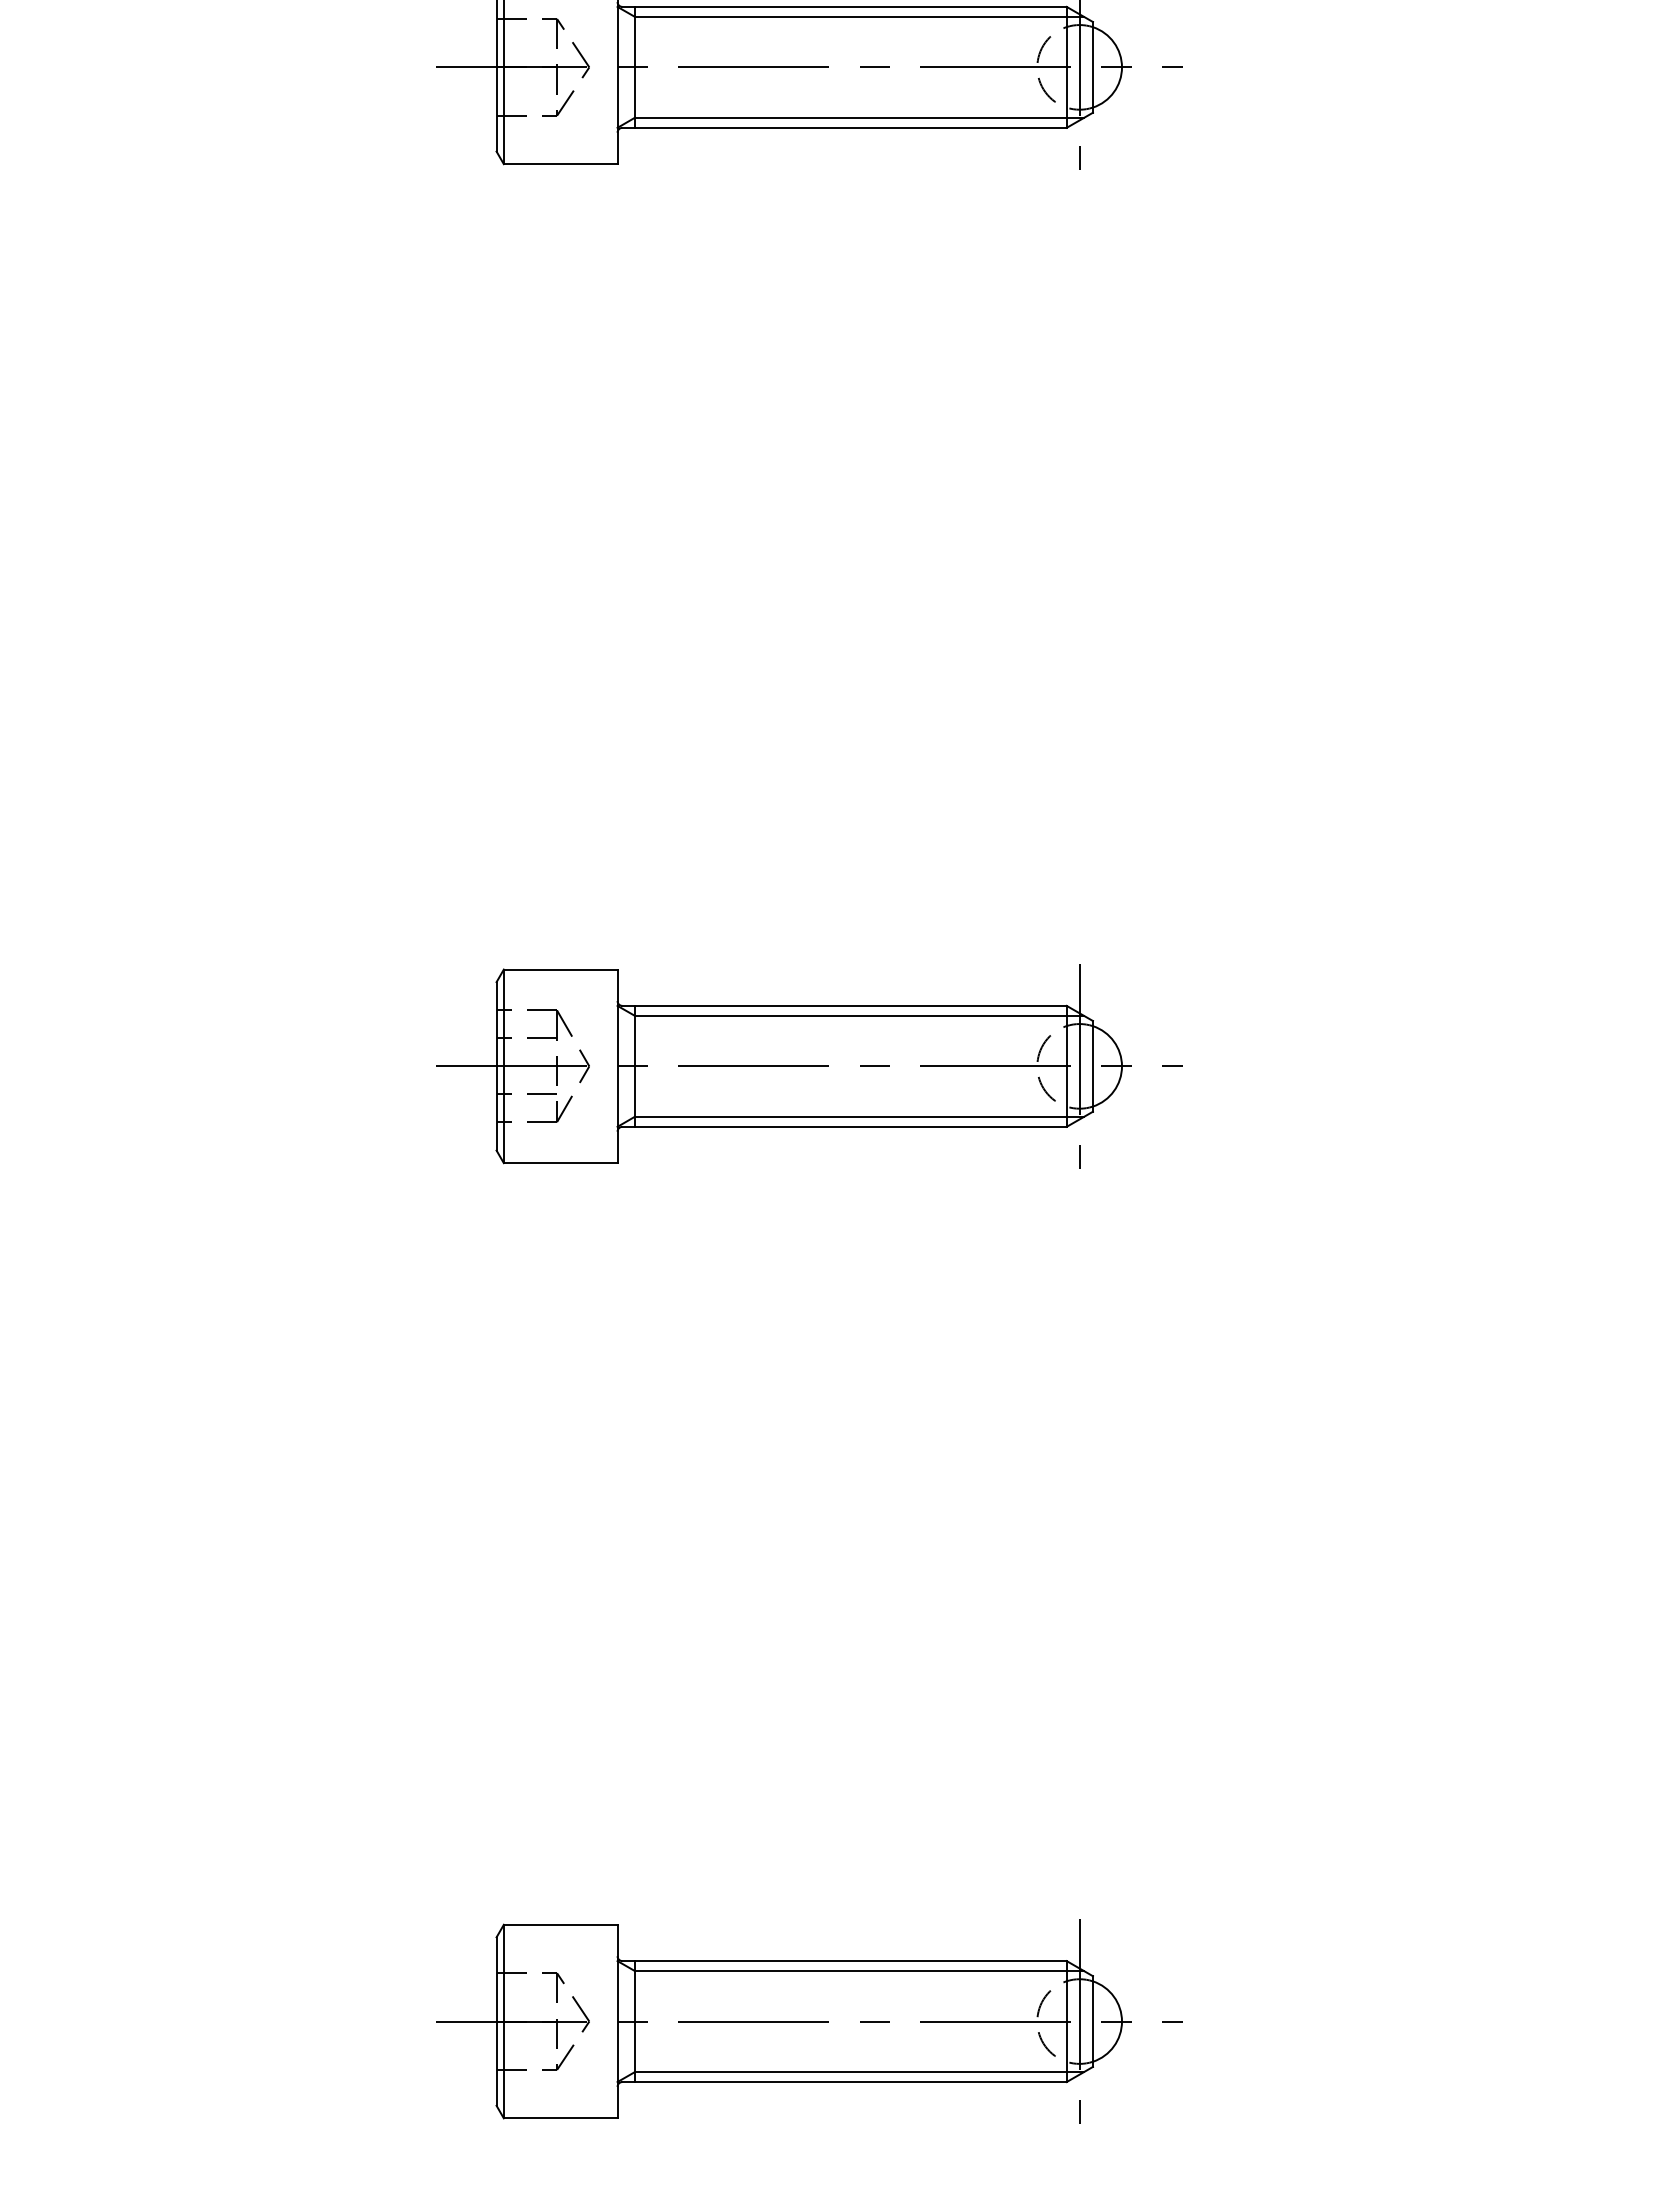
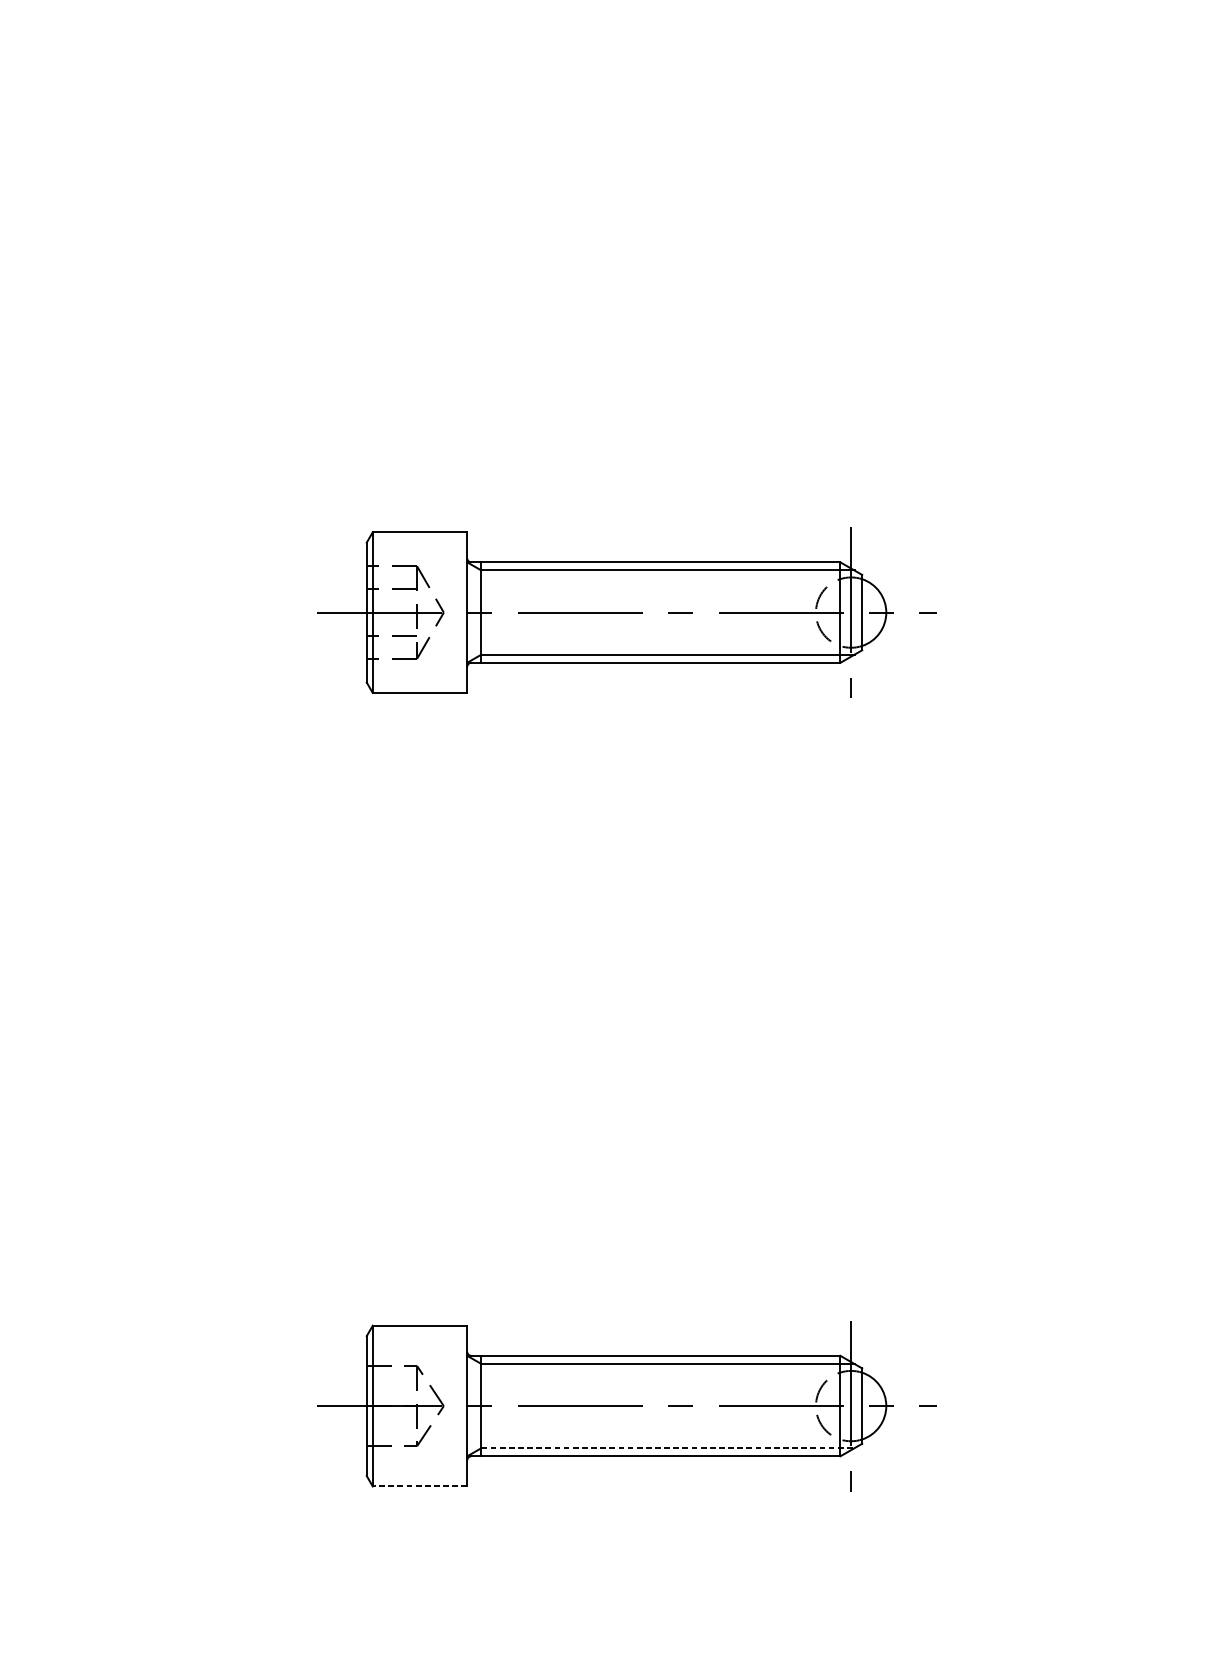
line: (859, 2072) -> (668, 1448), solid -> dashed
line: (560, 2118) -> (419, 1486), solid -> dashed

